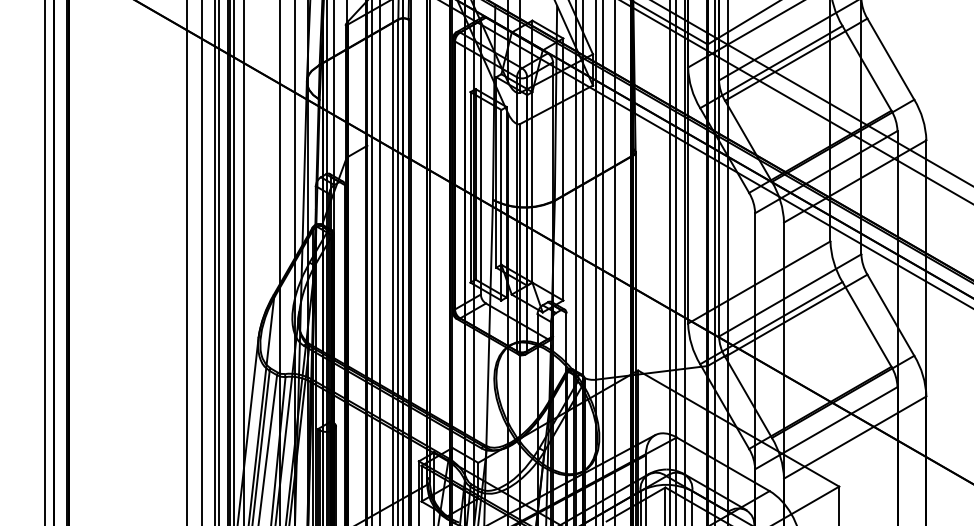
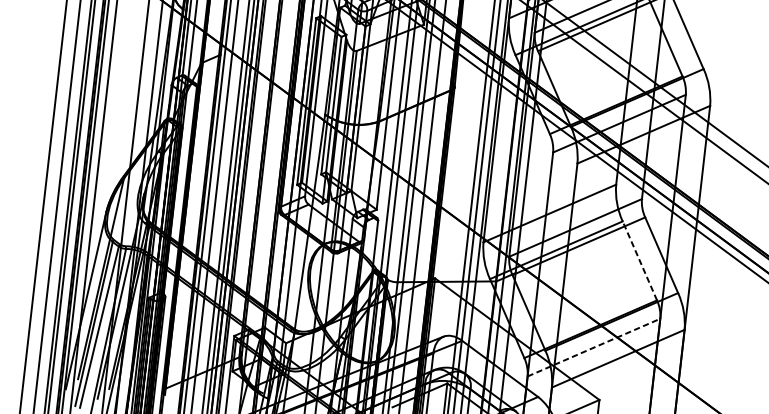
line: (867, 324) -> (640, 261), solid -> dashed
line: (826, 427) -> (594, 347), solid -> dashed

